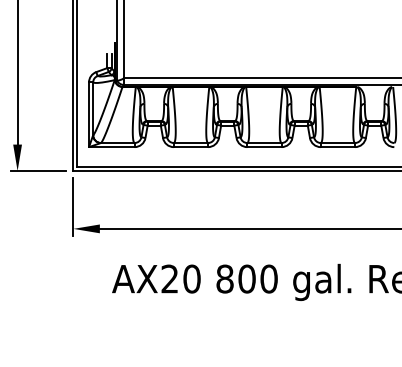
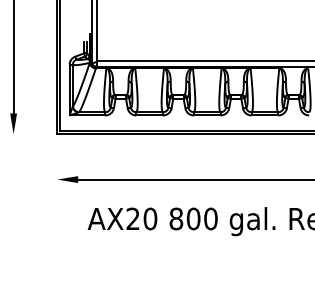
line: (38, 171) -> (30, 134), removed
line: (73, 206) -> (57, 162), removed

